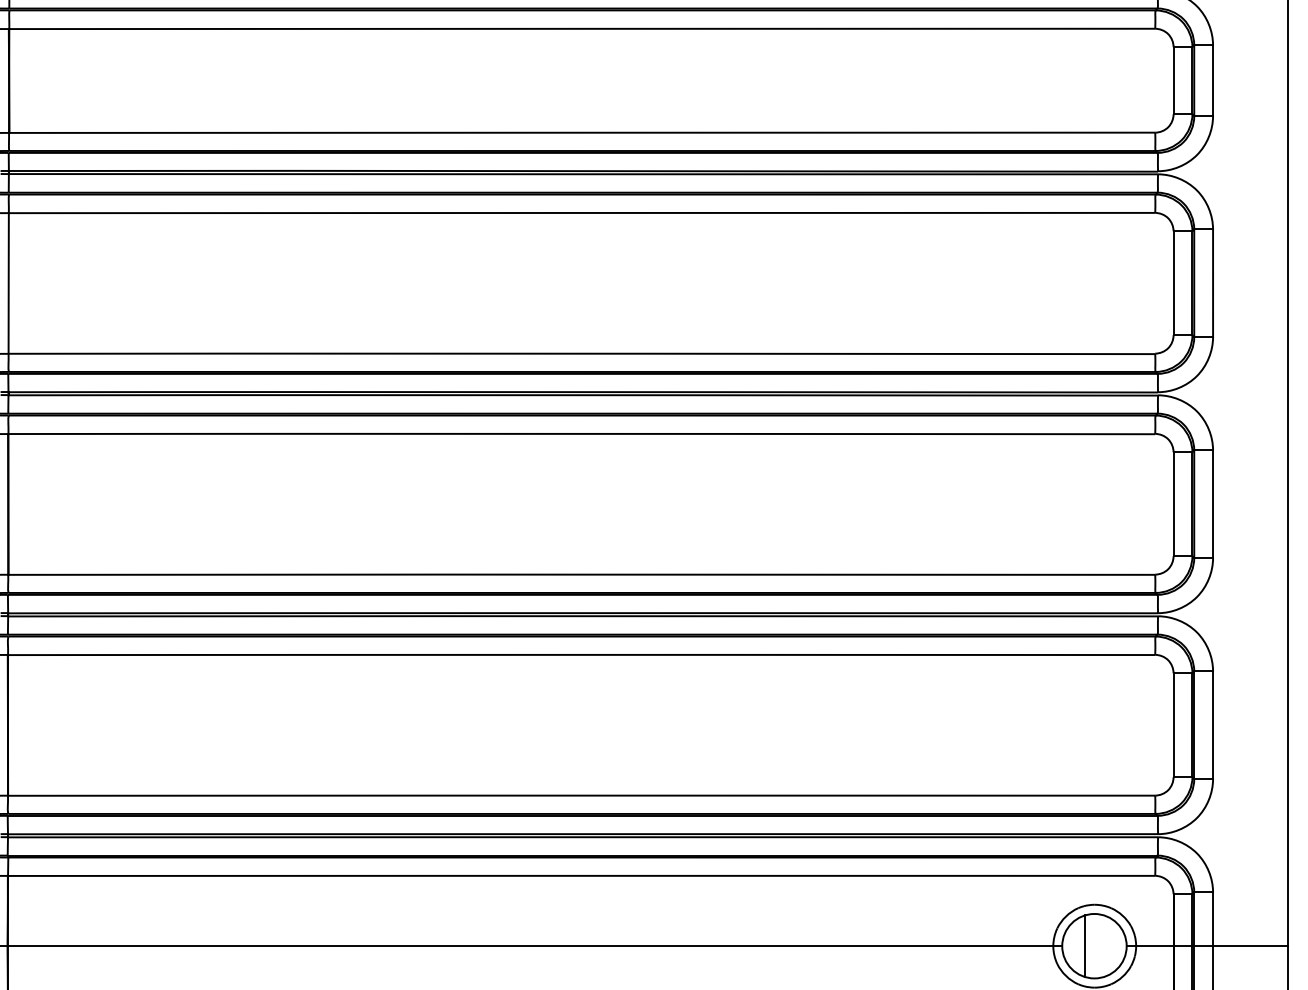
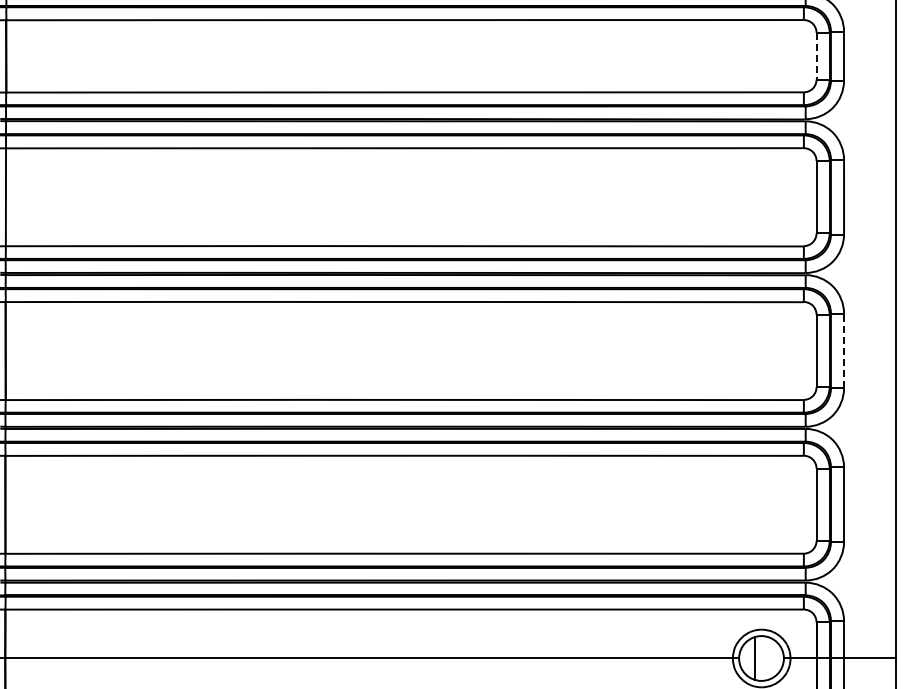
line: (1173, 81) -> (816, 56), solid -> dashed
line: (1213, 503) -> (844, 350), solid -> dashed

